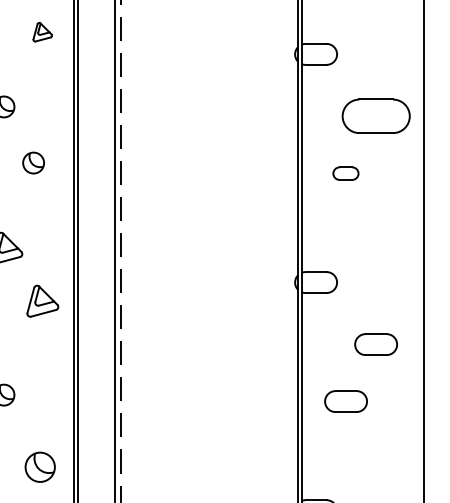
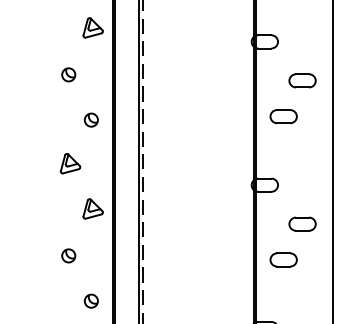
part: (41, 31) -> (92, 27), size x1.67
part: (376, 115) -> (302, 80), size x0.62
part: (33, 162) -> (91, 119), moved
part: (345, 173) -> (283, 116), size x1.67
part: (41, 300) -> (92, 208), moved
part: (38, 466) -> (90, 300), size x0.71

